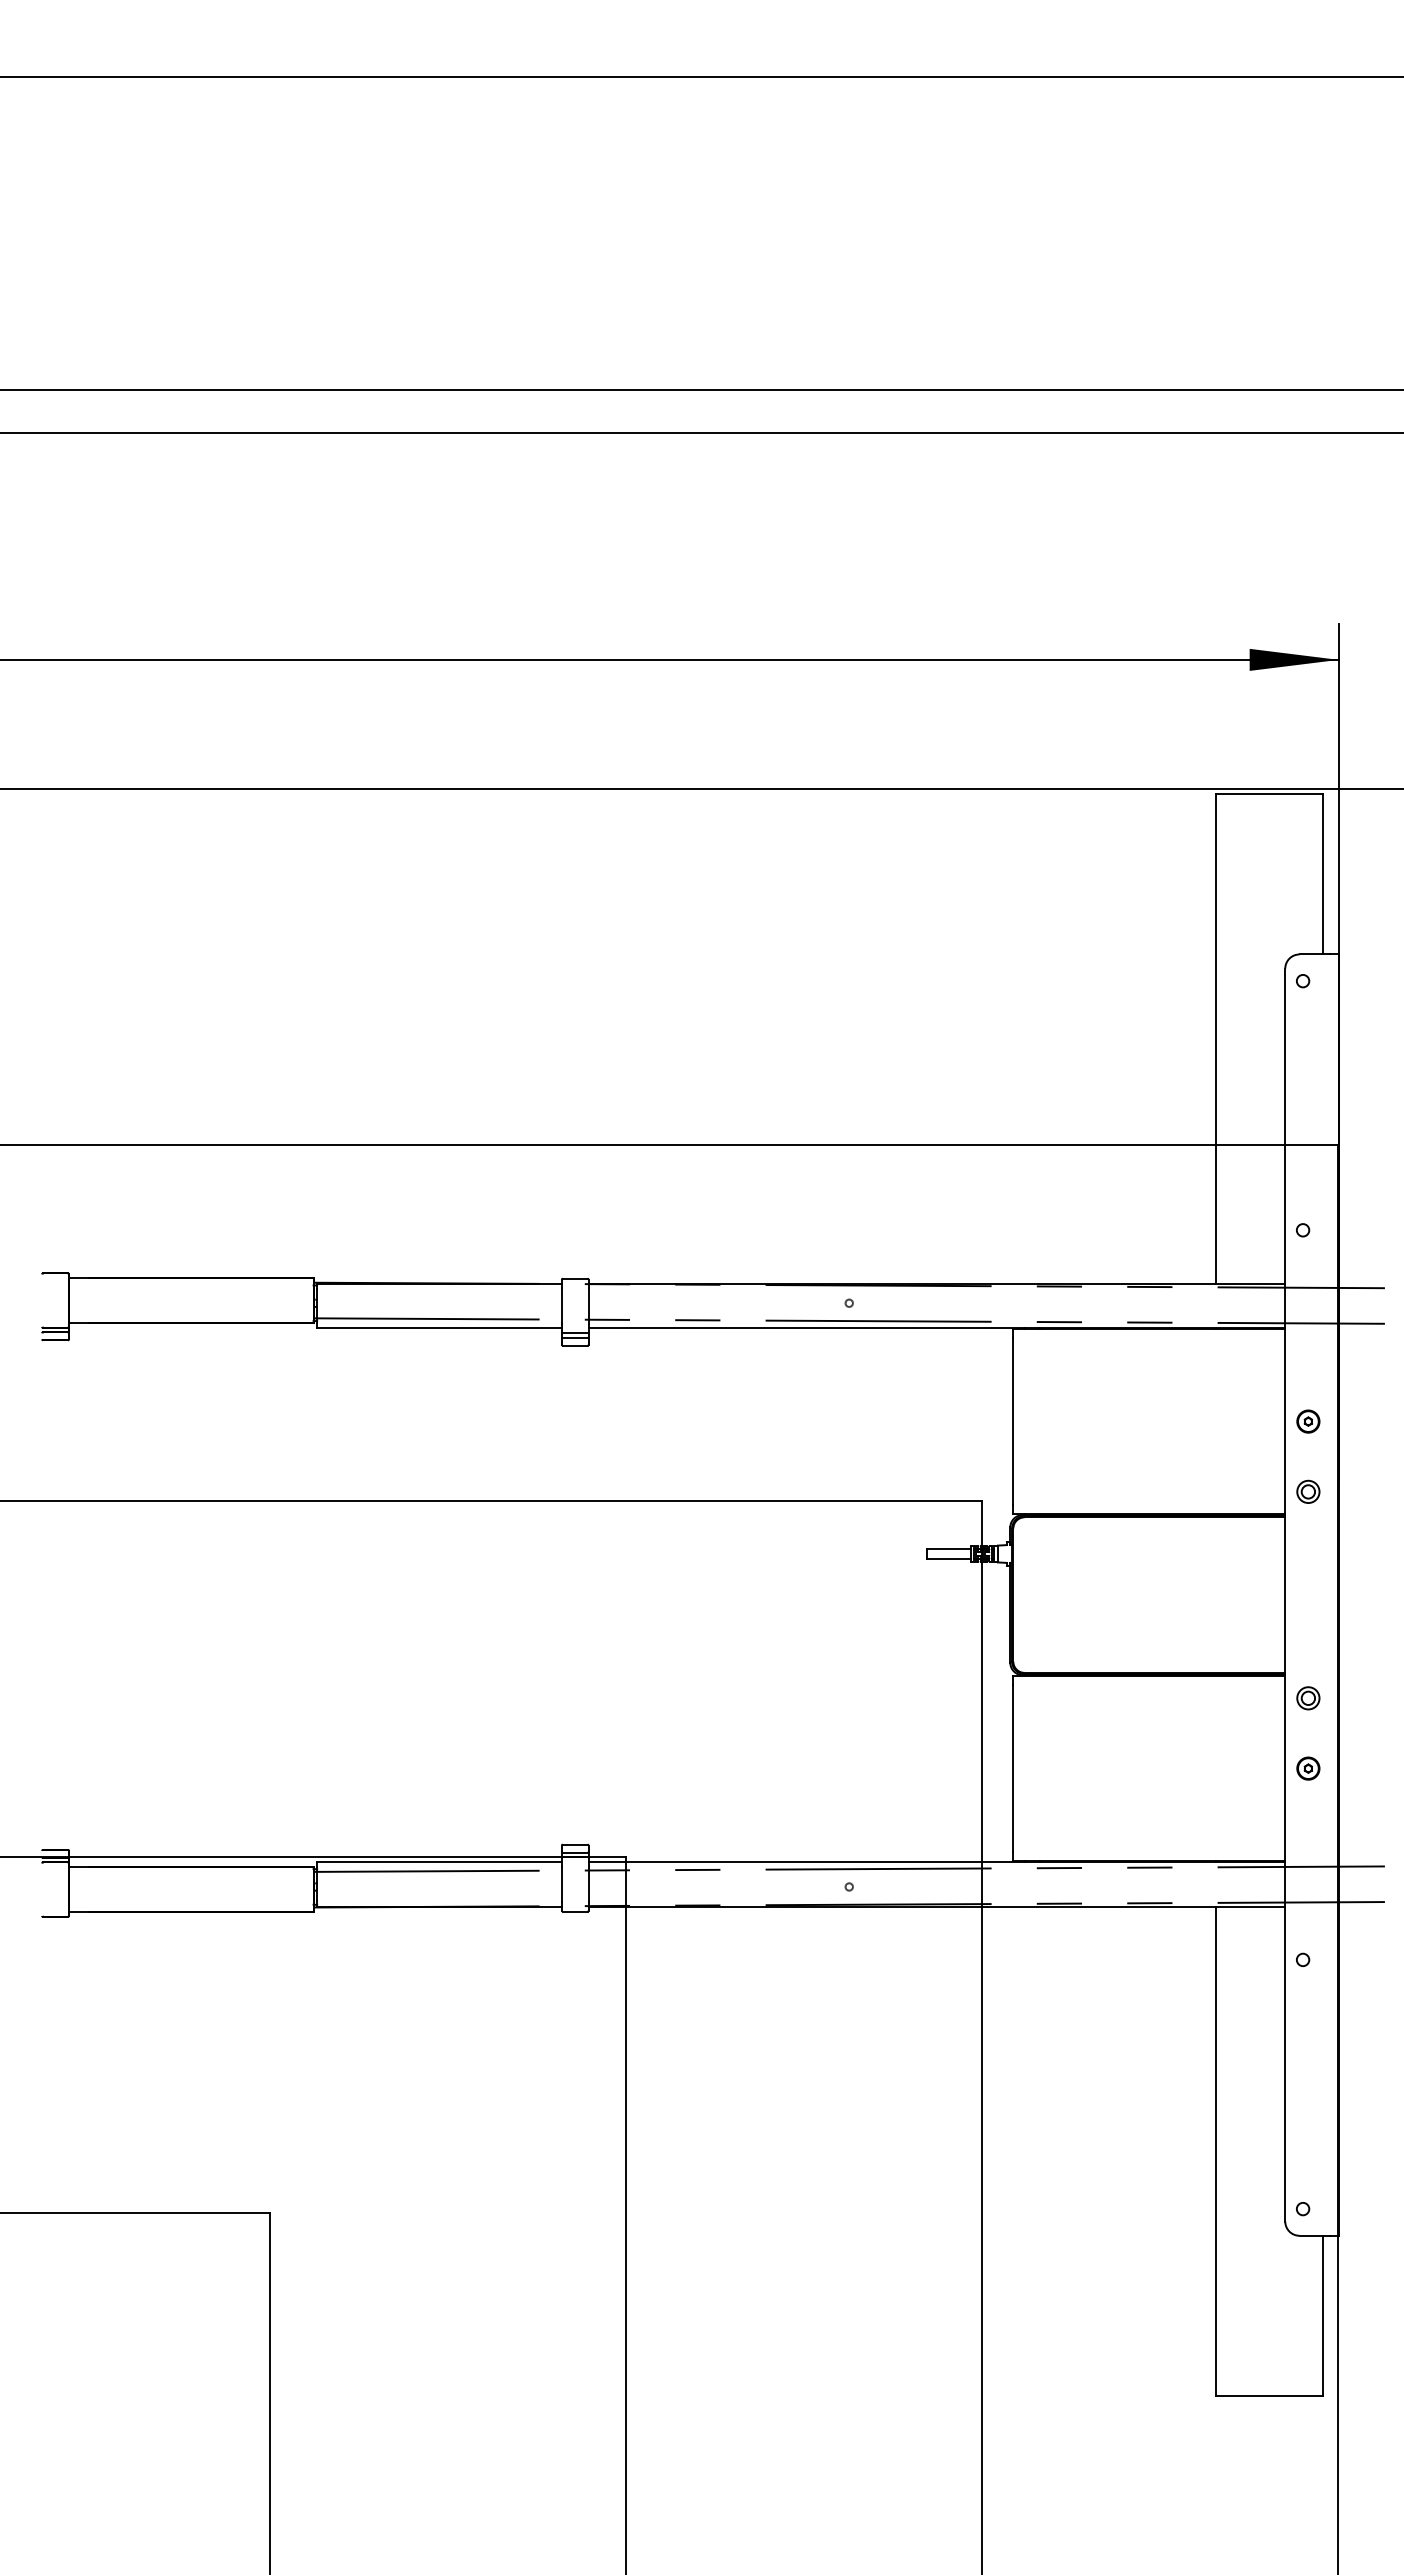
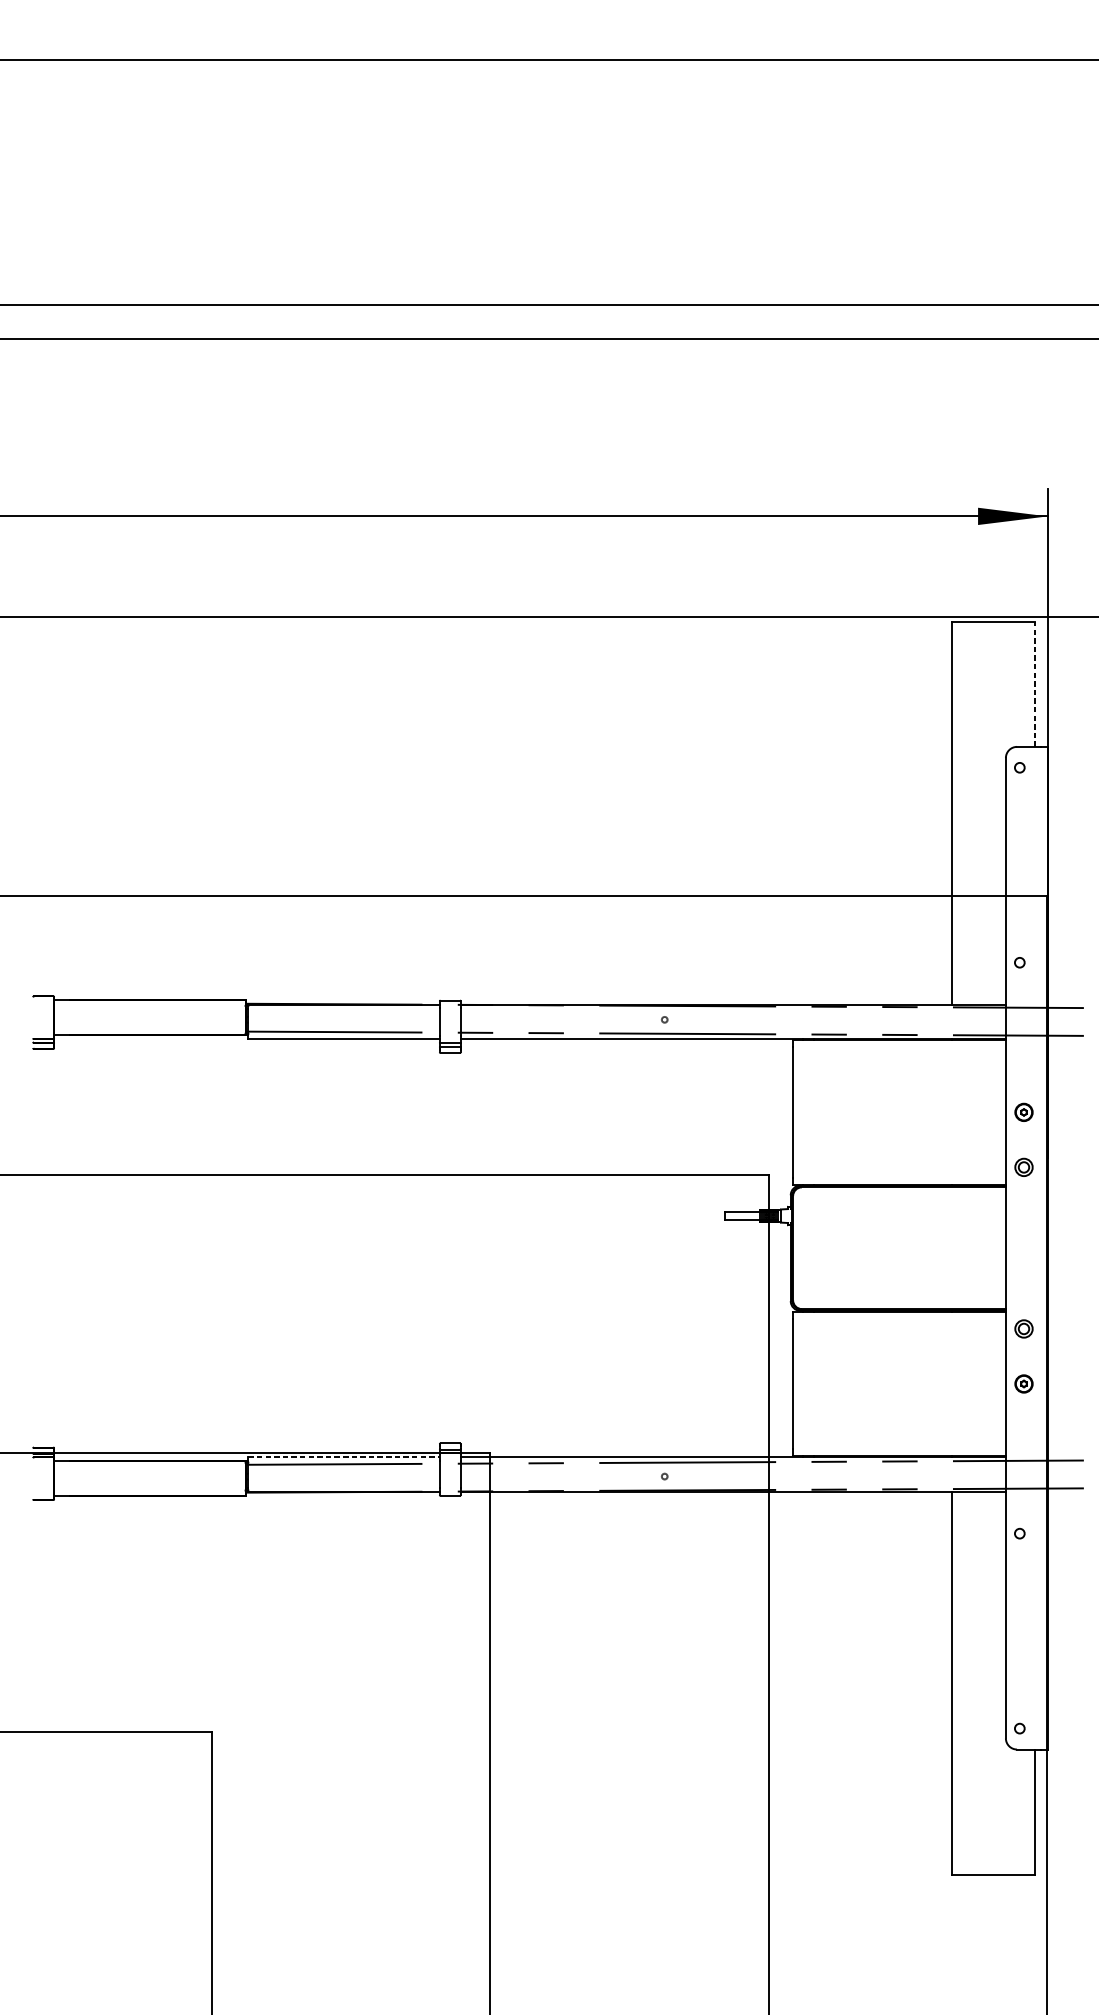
line: (1322, 873) -> (1035, 683), solid -> dashed
line: (440, 1862) -> (344, 1457), solid -> dashed

